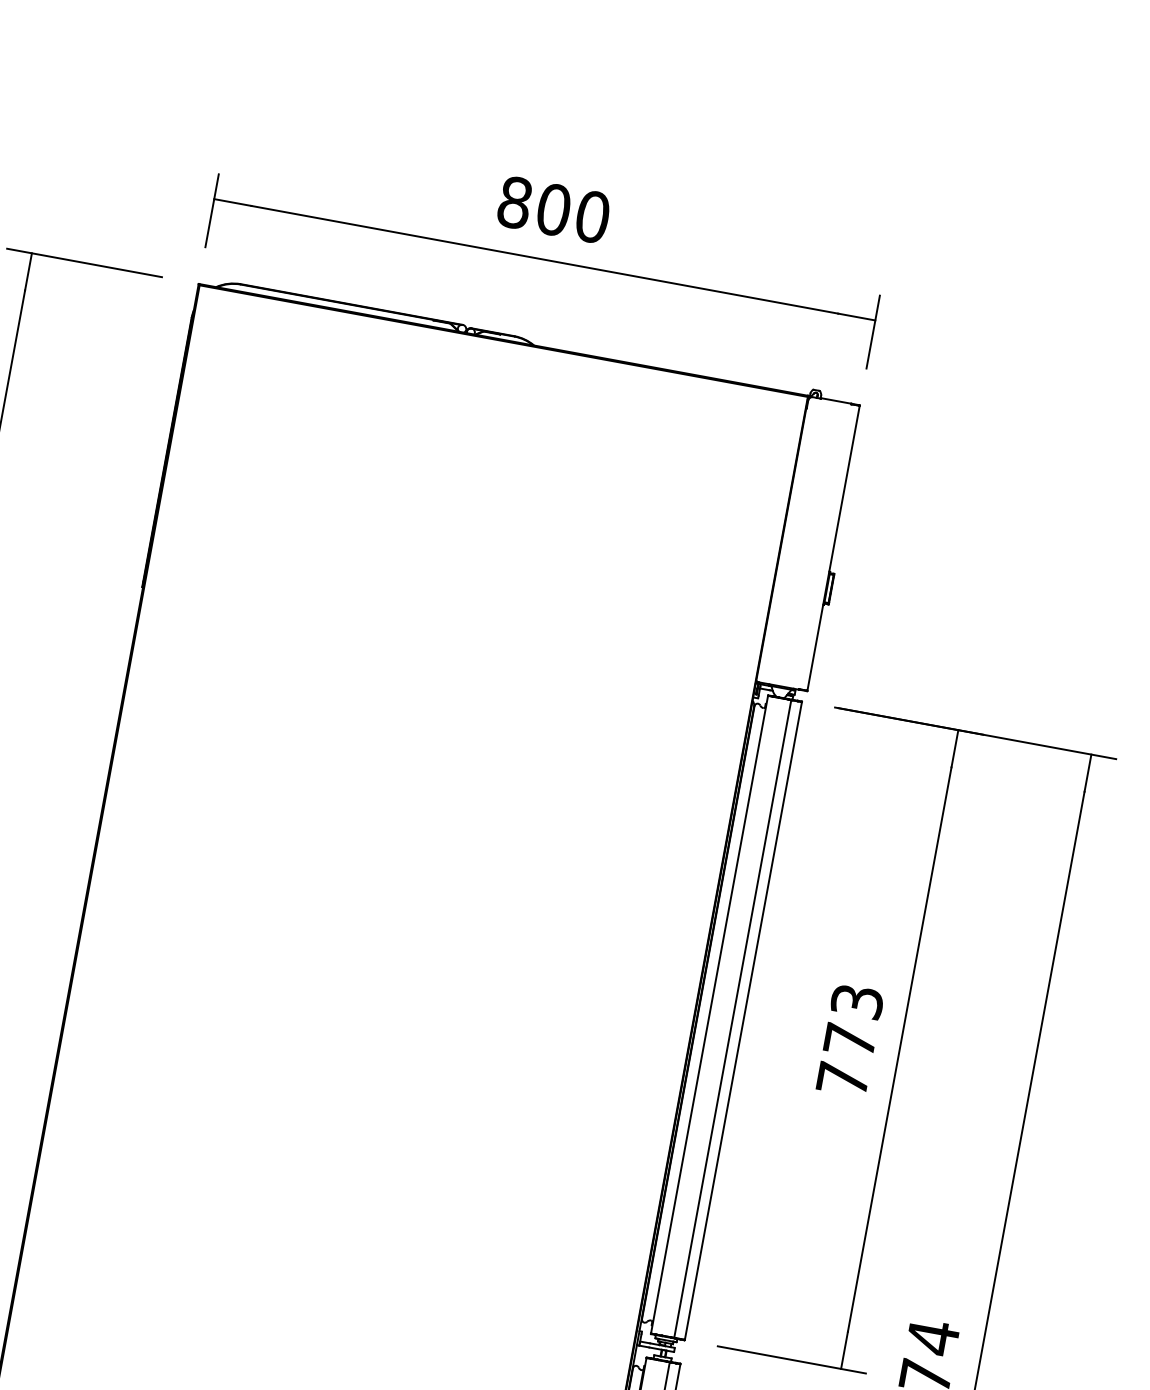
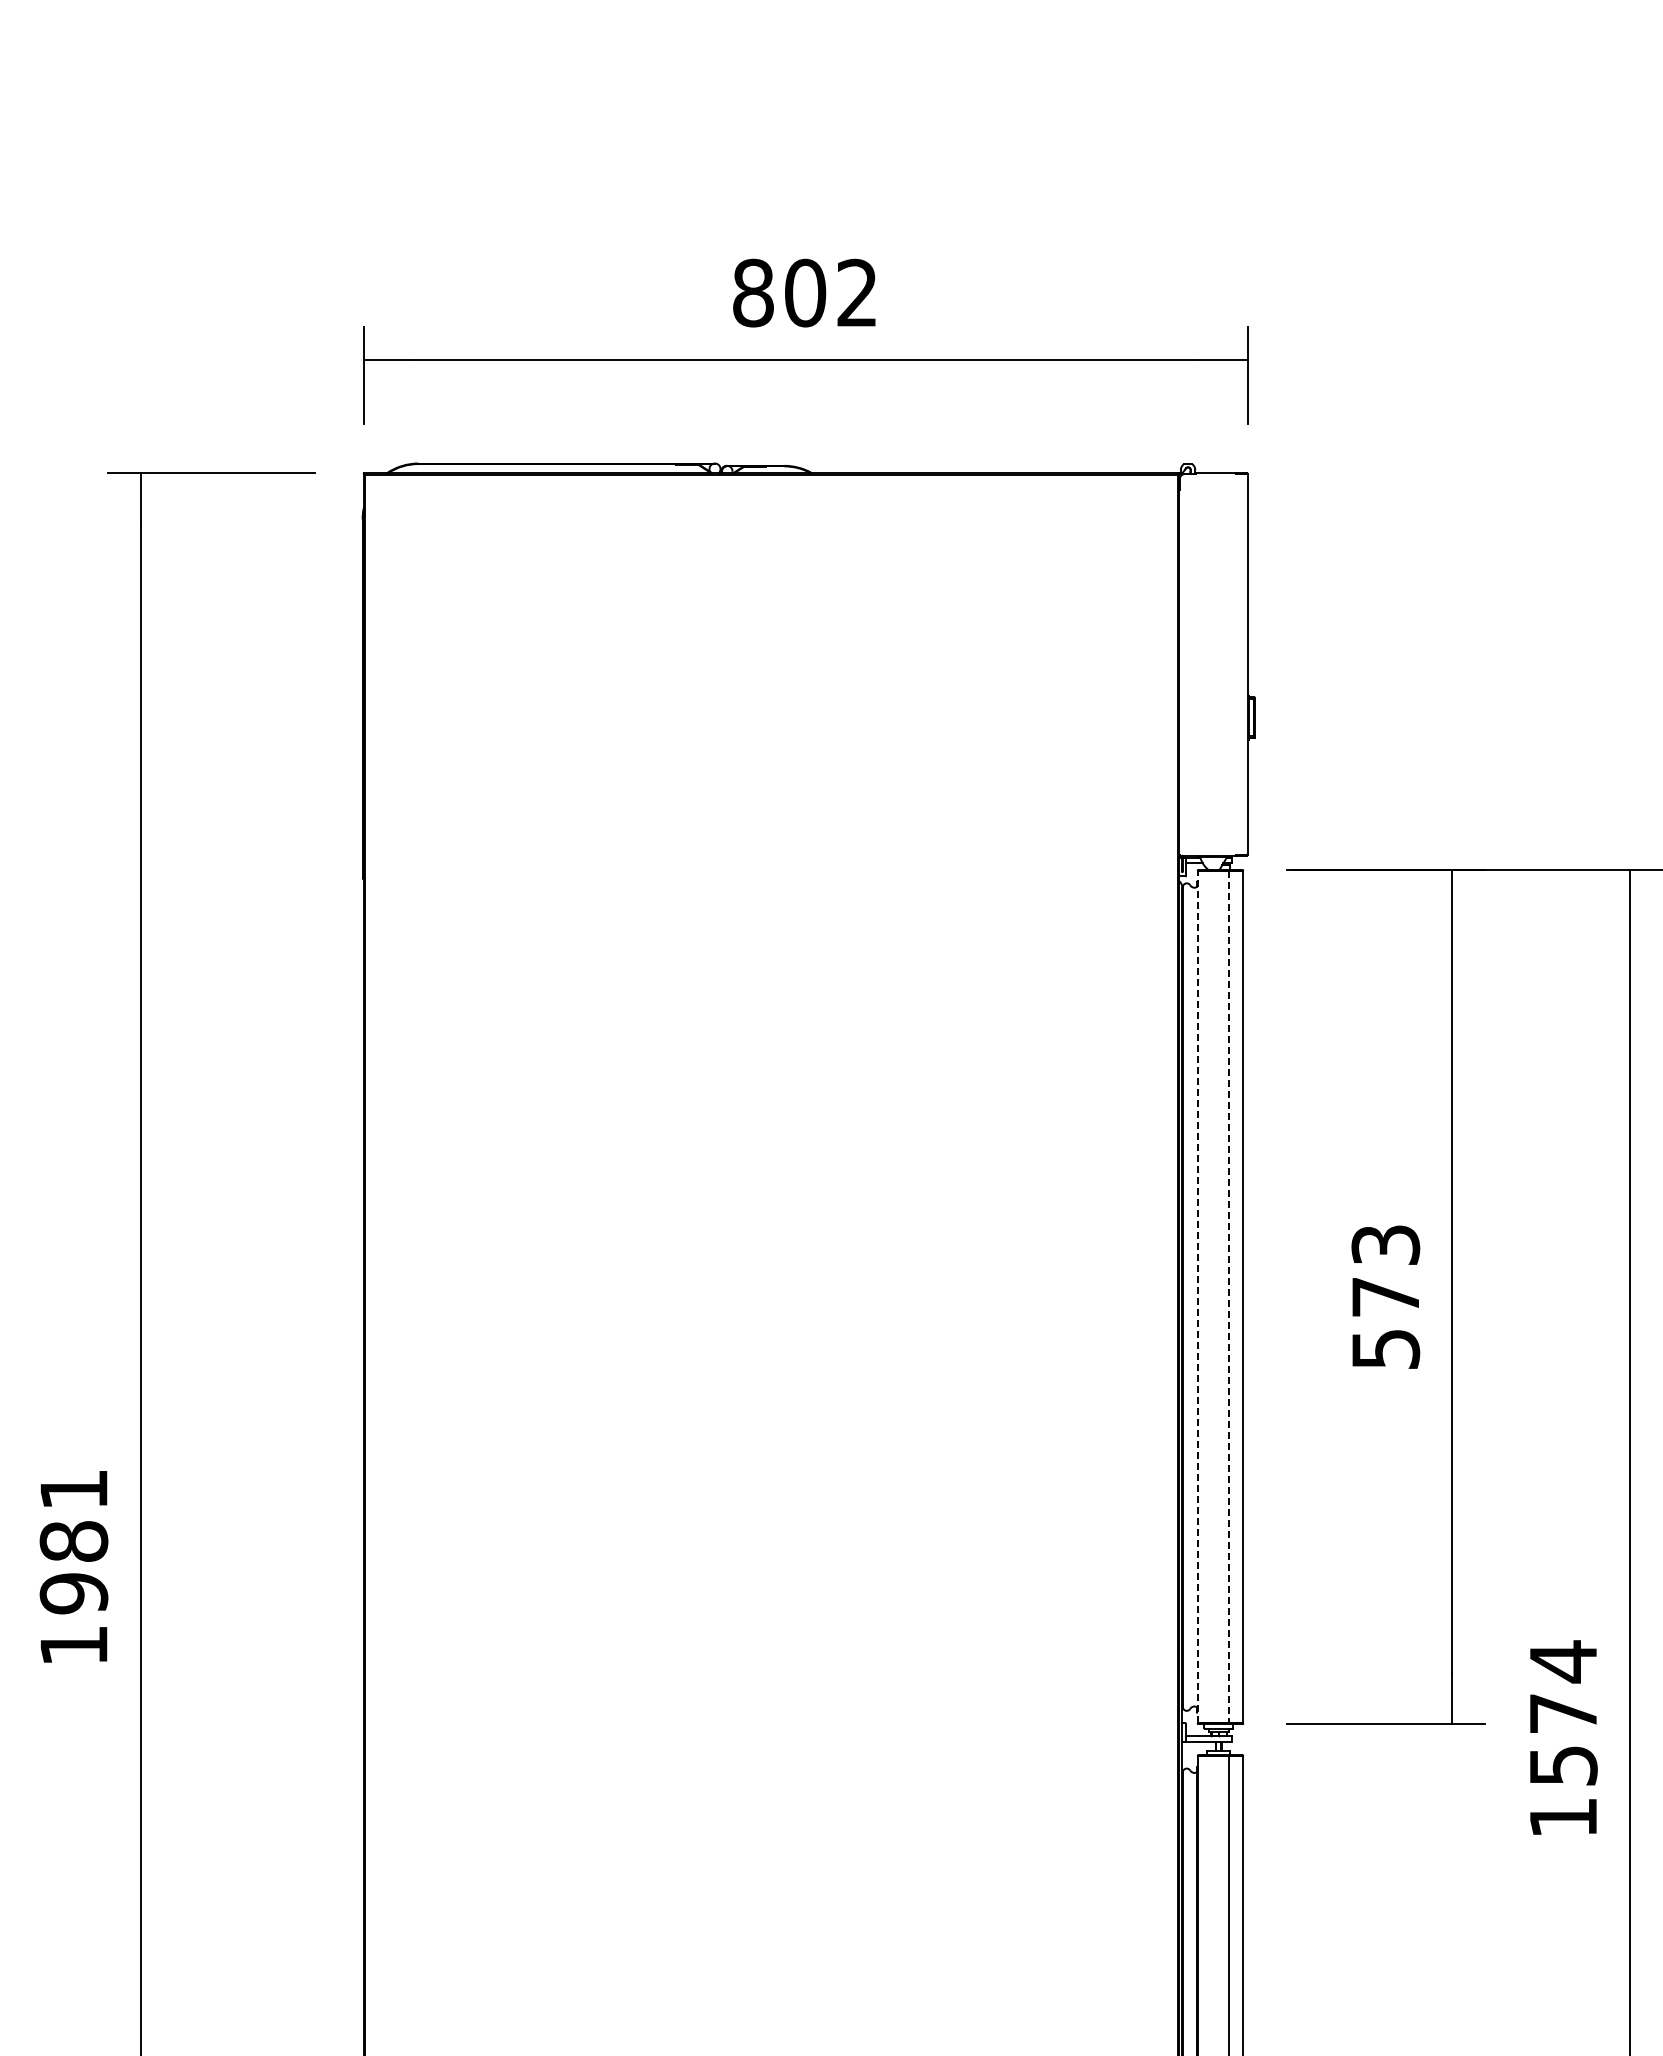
text: (592, 216) -> (857, 292), 800 -> 802
line: (709, 1014) -> (1197, 1296), solid -> dashed
line: (732, 1019) -> (1228, 1297), solid -> dashed
text: (843, 1079) -> (1386, 1349), 773 -> 573

